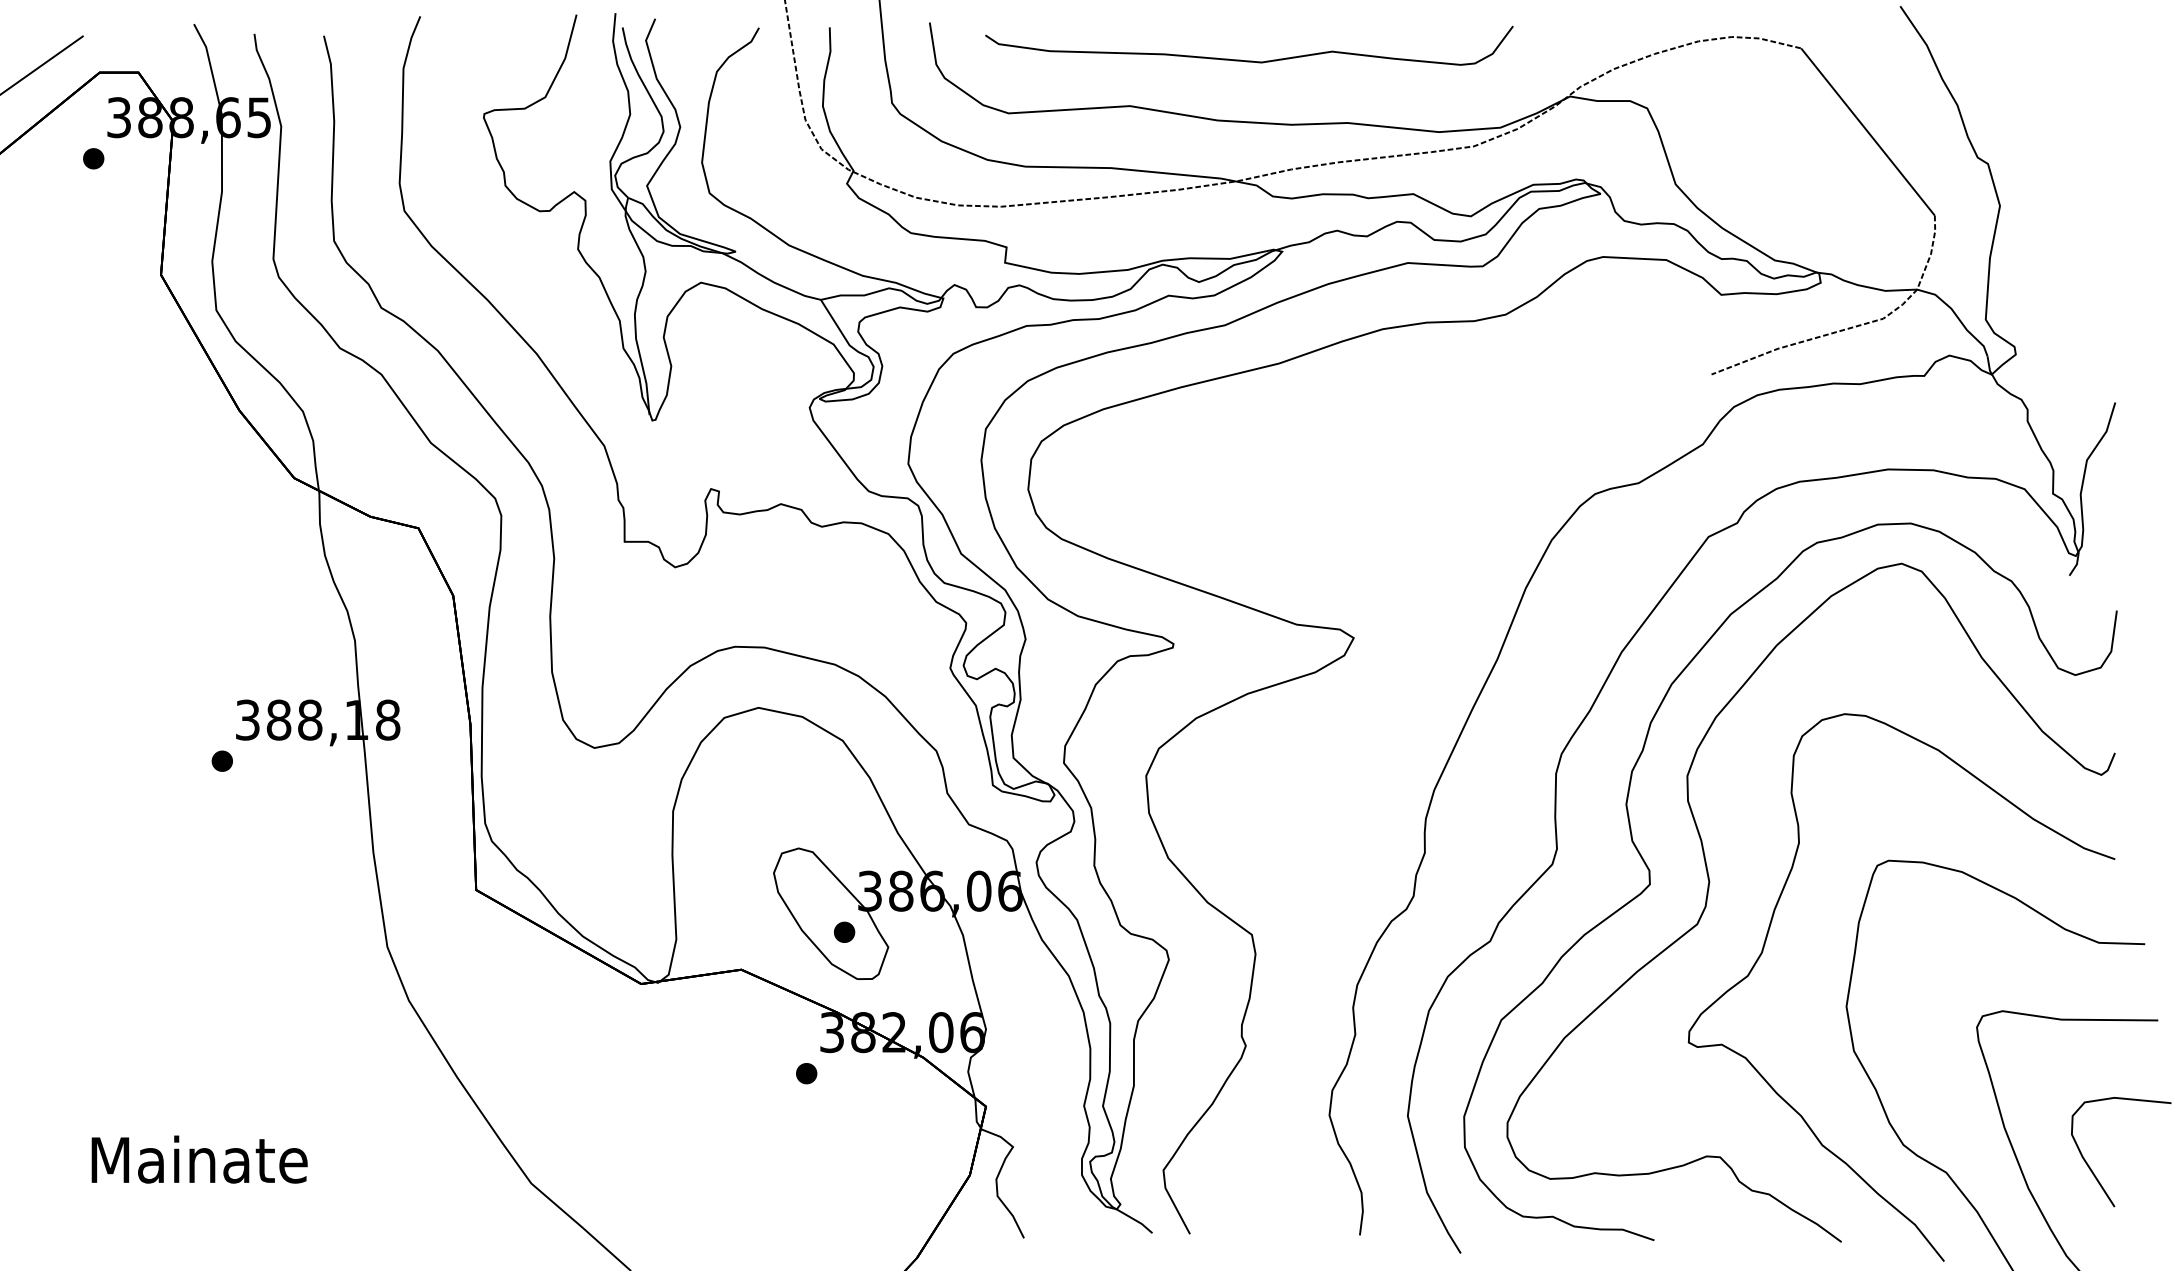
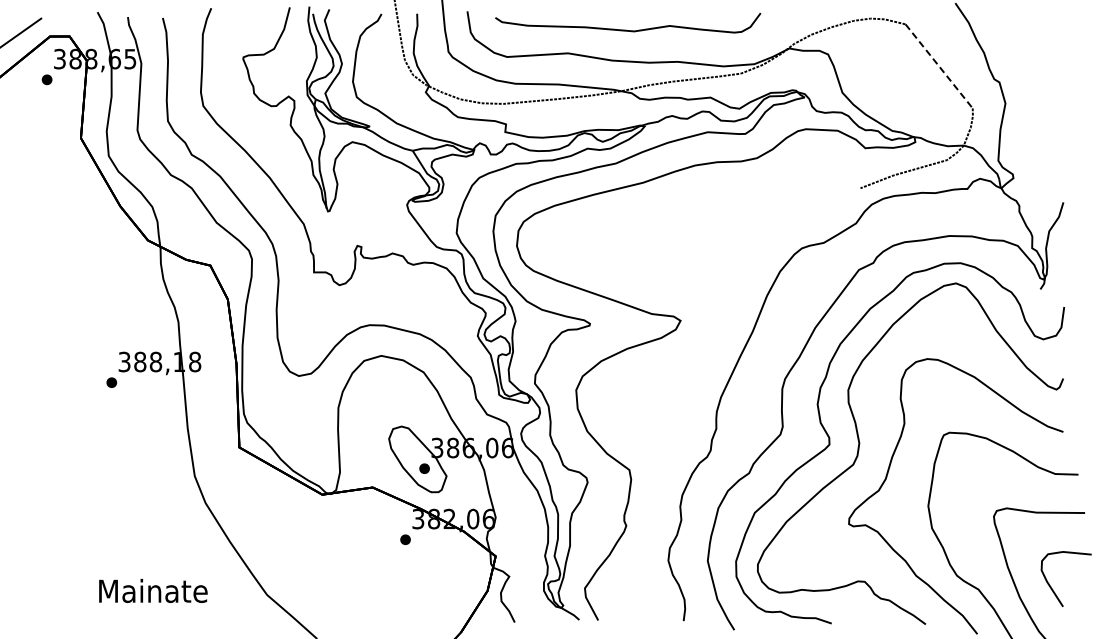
line: (1868, 132) -> (939, 66), solid -> dashed
text: (199, 1158) -> (153, 590), moved

